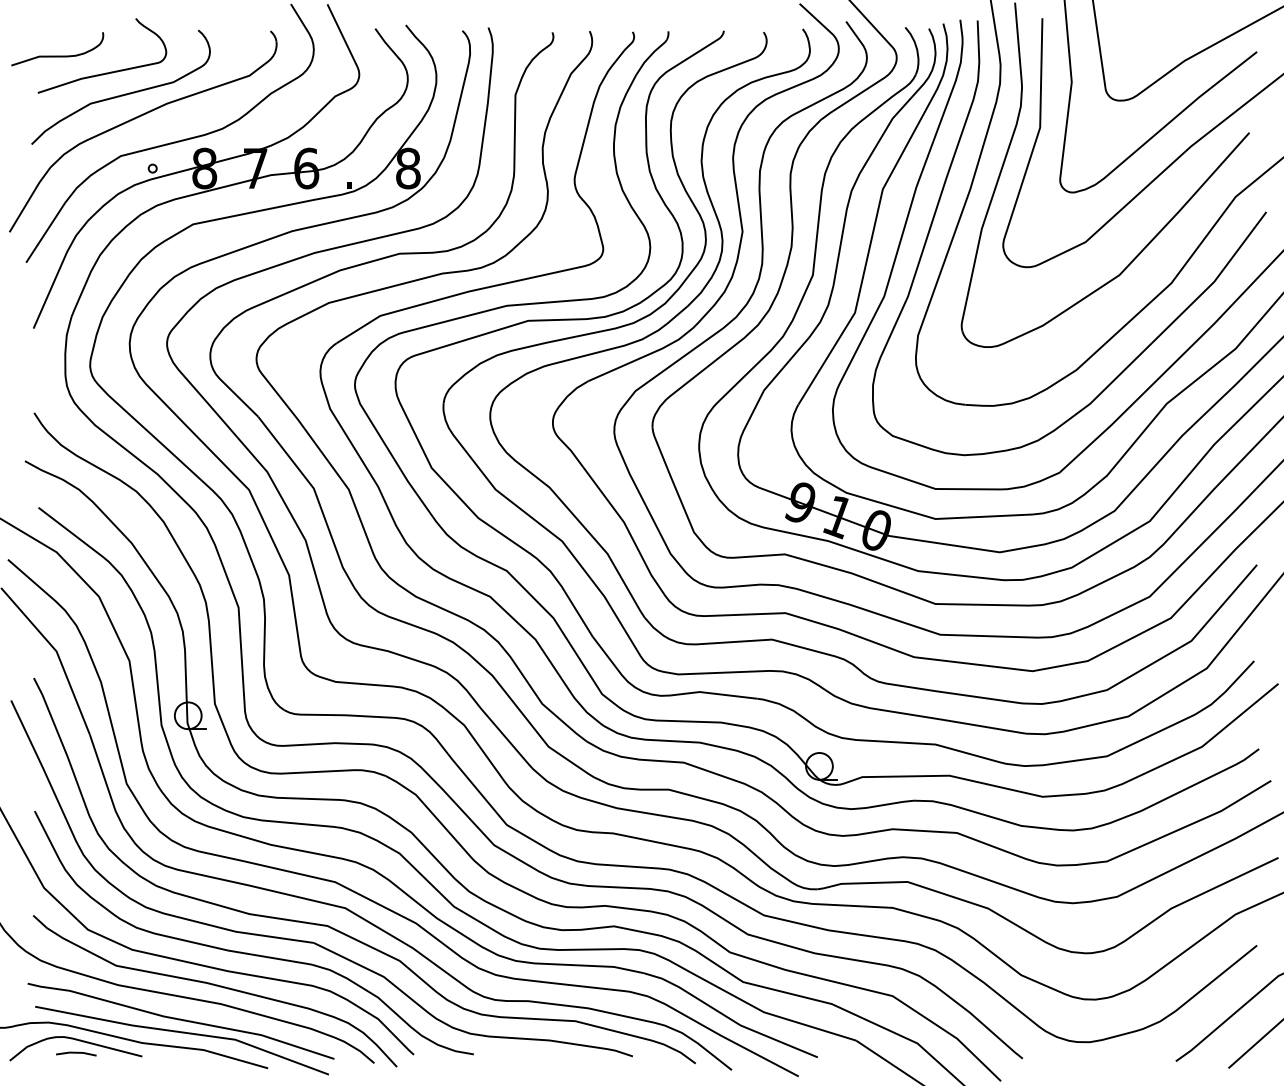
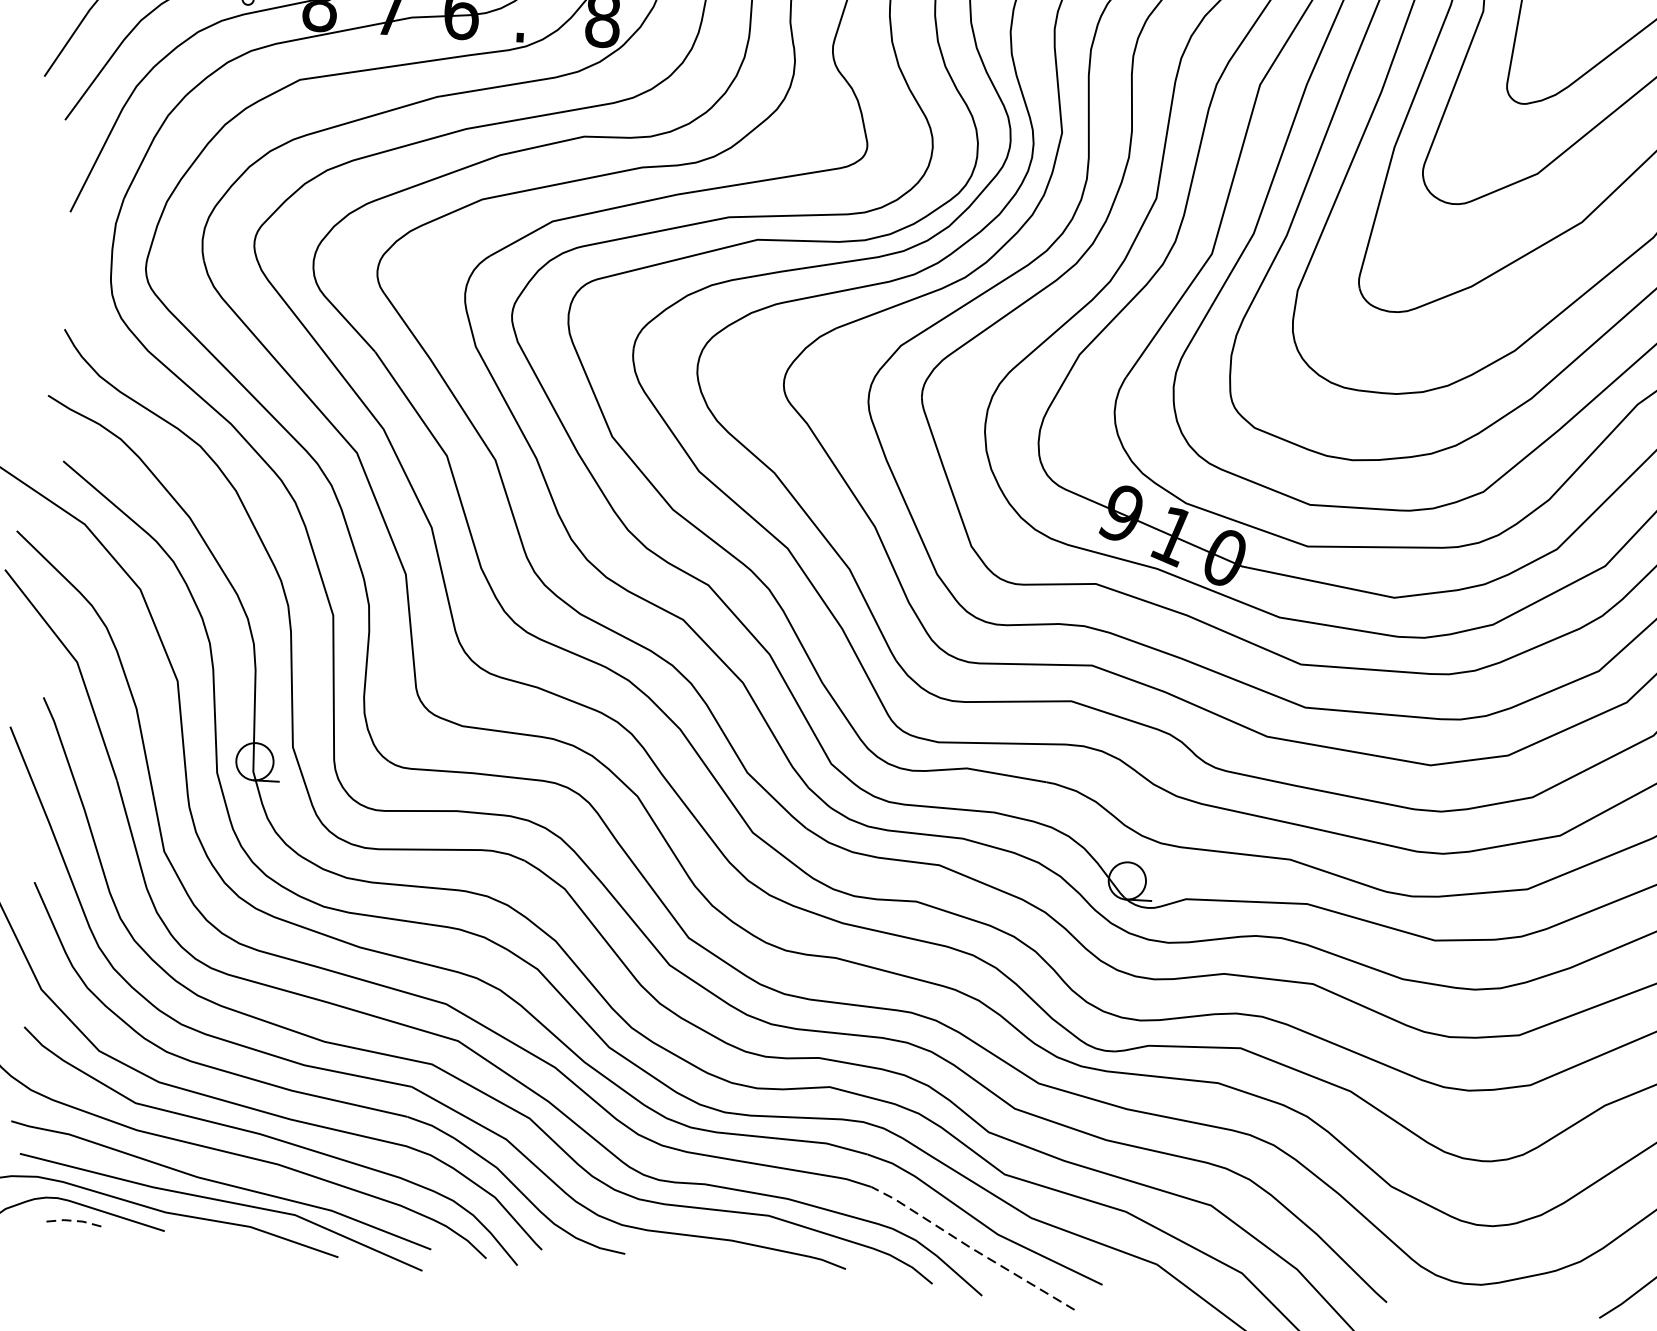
line: (722, 1036) -> (971, 1248), solid -> dashed
line: (76, 1052) -> (73, 1220), solid -> dashed

